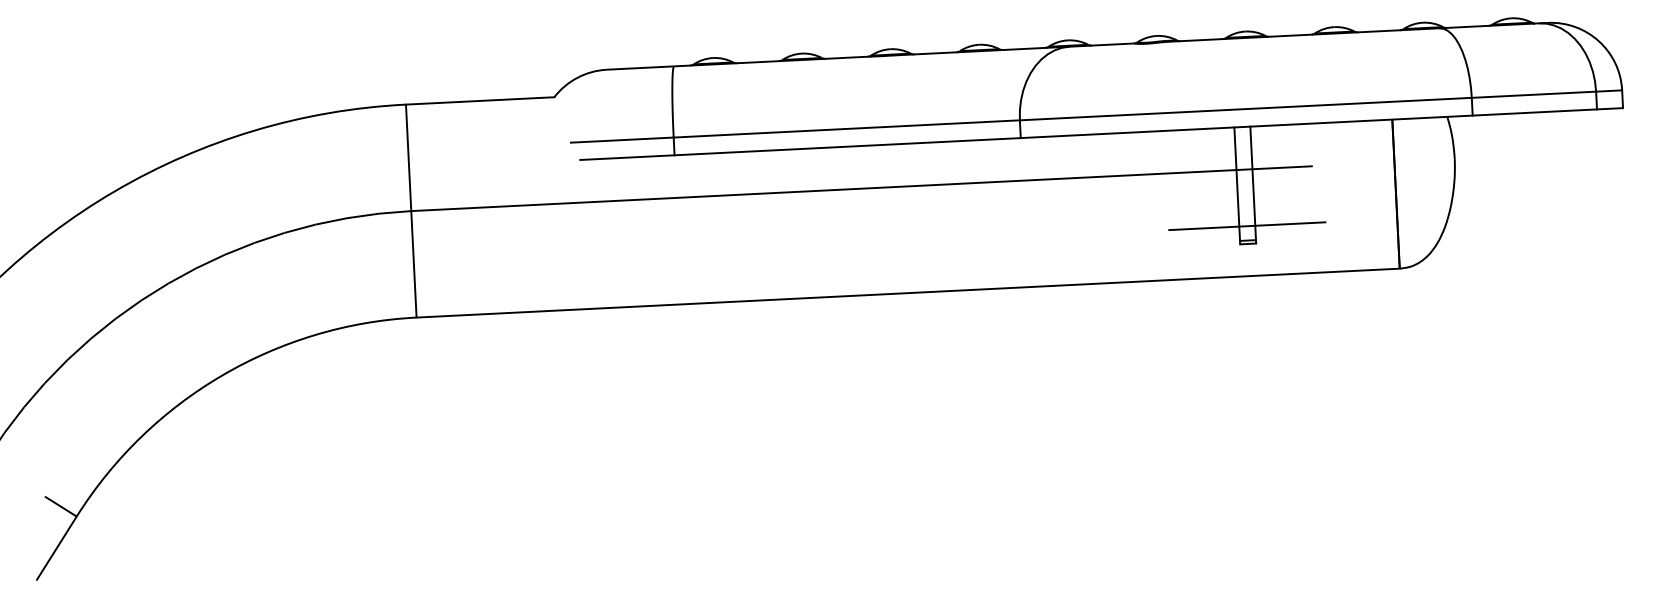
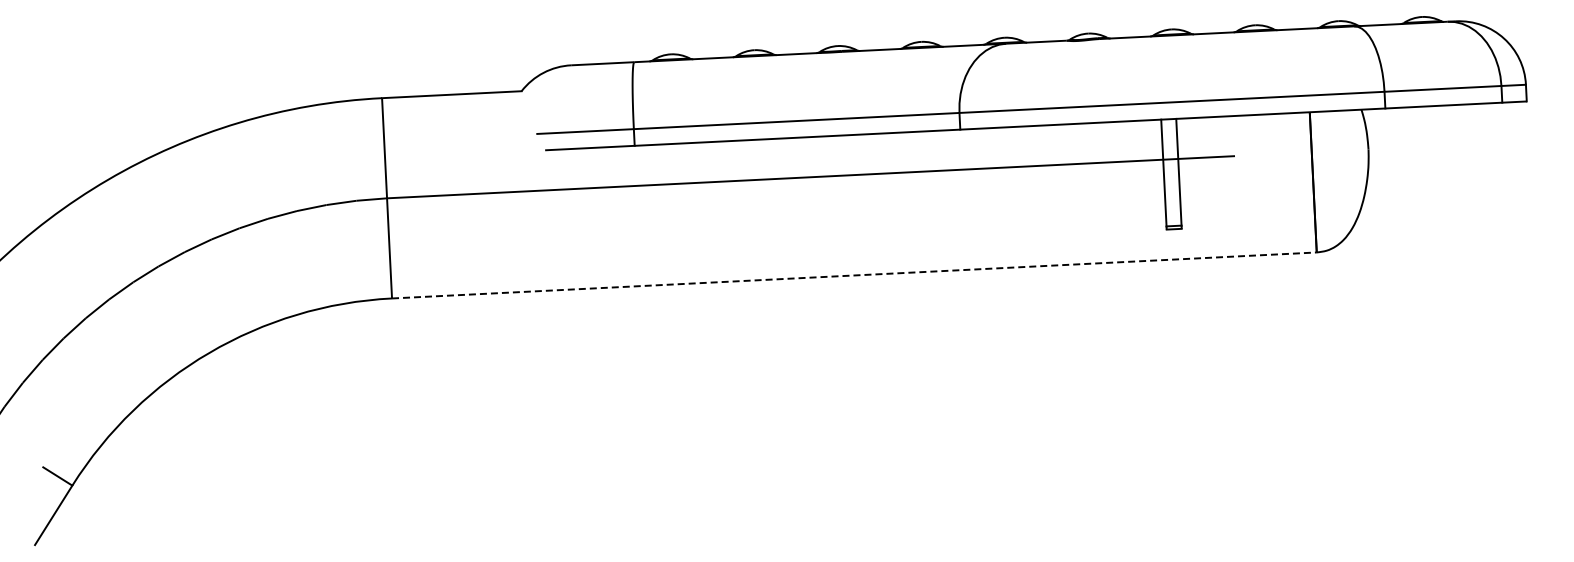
line: (1247, 226) -> (1173, 212), removed
line: (908, 293) -> (854, 275), solid -> dashed

